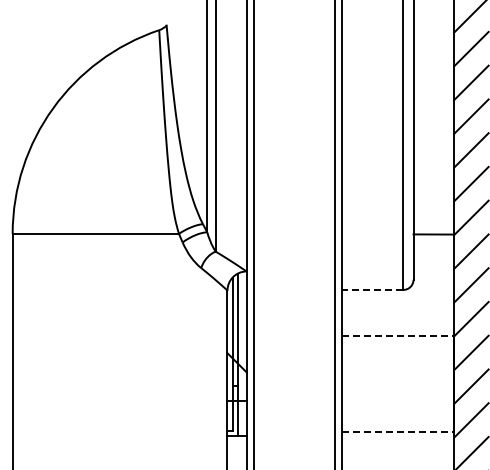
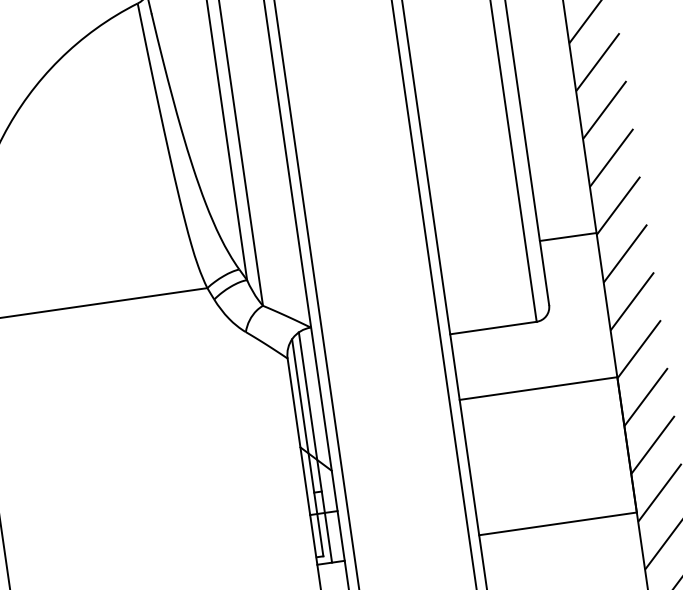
line: (372, 289) -> (492, 327), dashed -> solid
line: (397, 336) -> (537, 388), dashed -> solid
line: (397, 431) -> (557, 523), dashed -> solid

